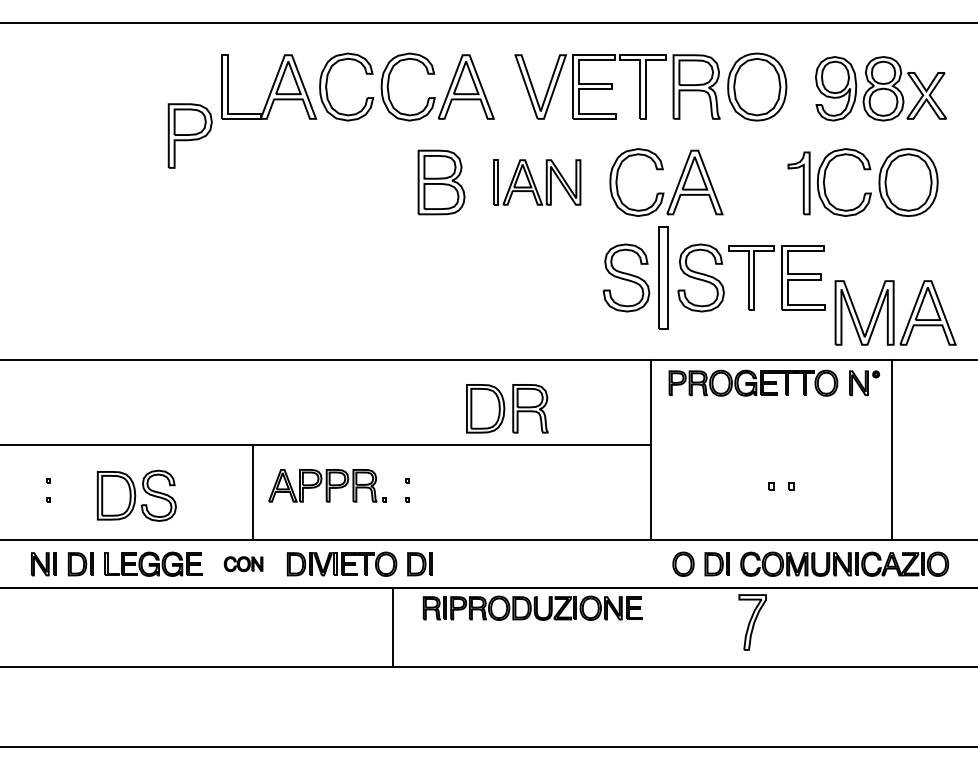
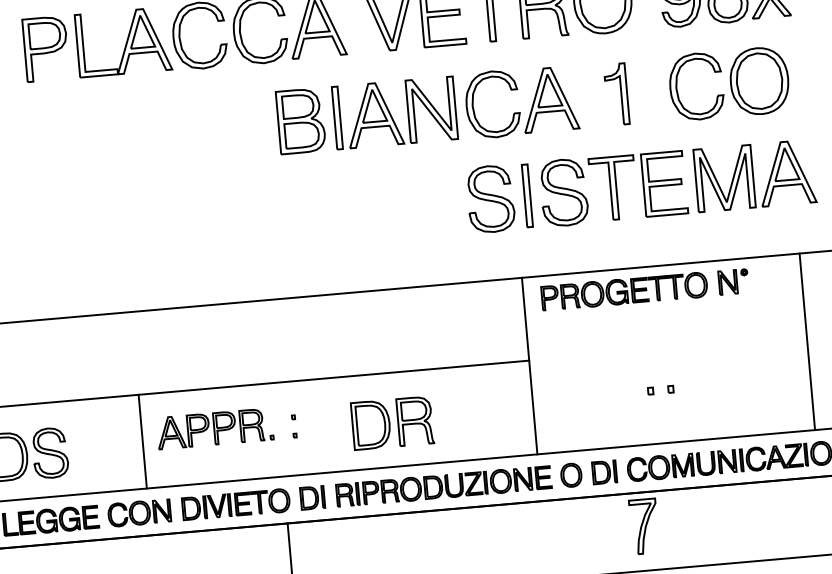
part: (189, 135) -> (45, 48), moved
part: (537, 182) -> (395, 112), size x1.43
part: (798, 183) -> (616, 94), moved
part: (663, 277) -> (527, 195), size x0.62
part: (895, 312) -> (754, 175), moved
part: (507, 408) -> (392, 422), moved
line: (891, 450) -> (807, 342), moved
part: (243, 563) -> (139, 512), size x1.67
part: (532, 607) -> (443, 485), moved

